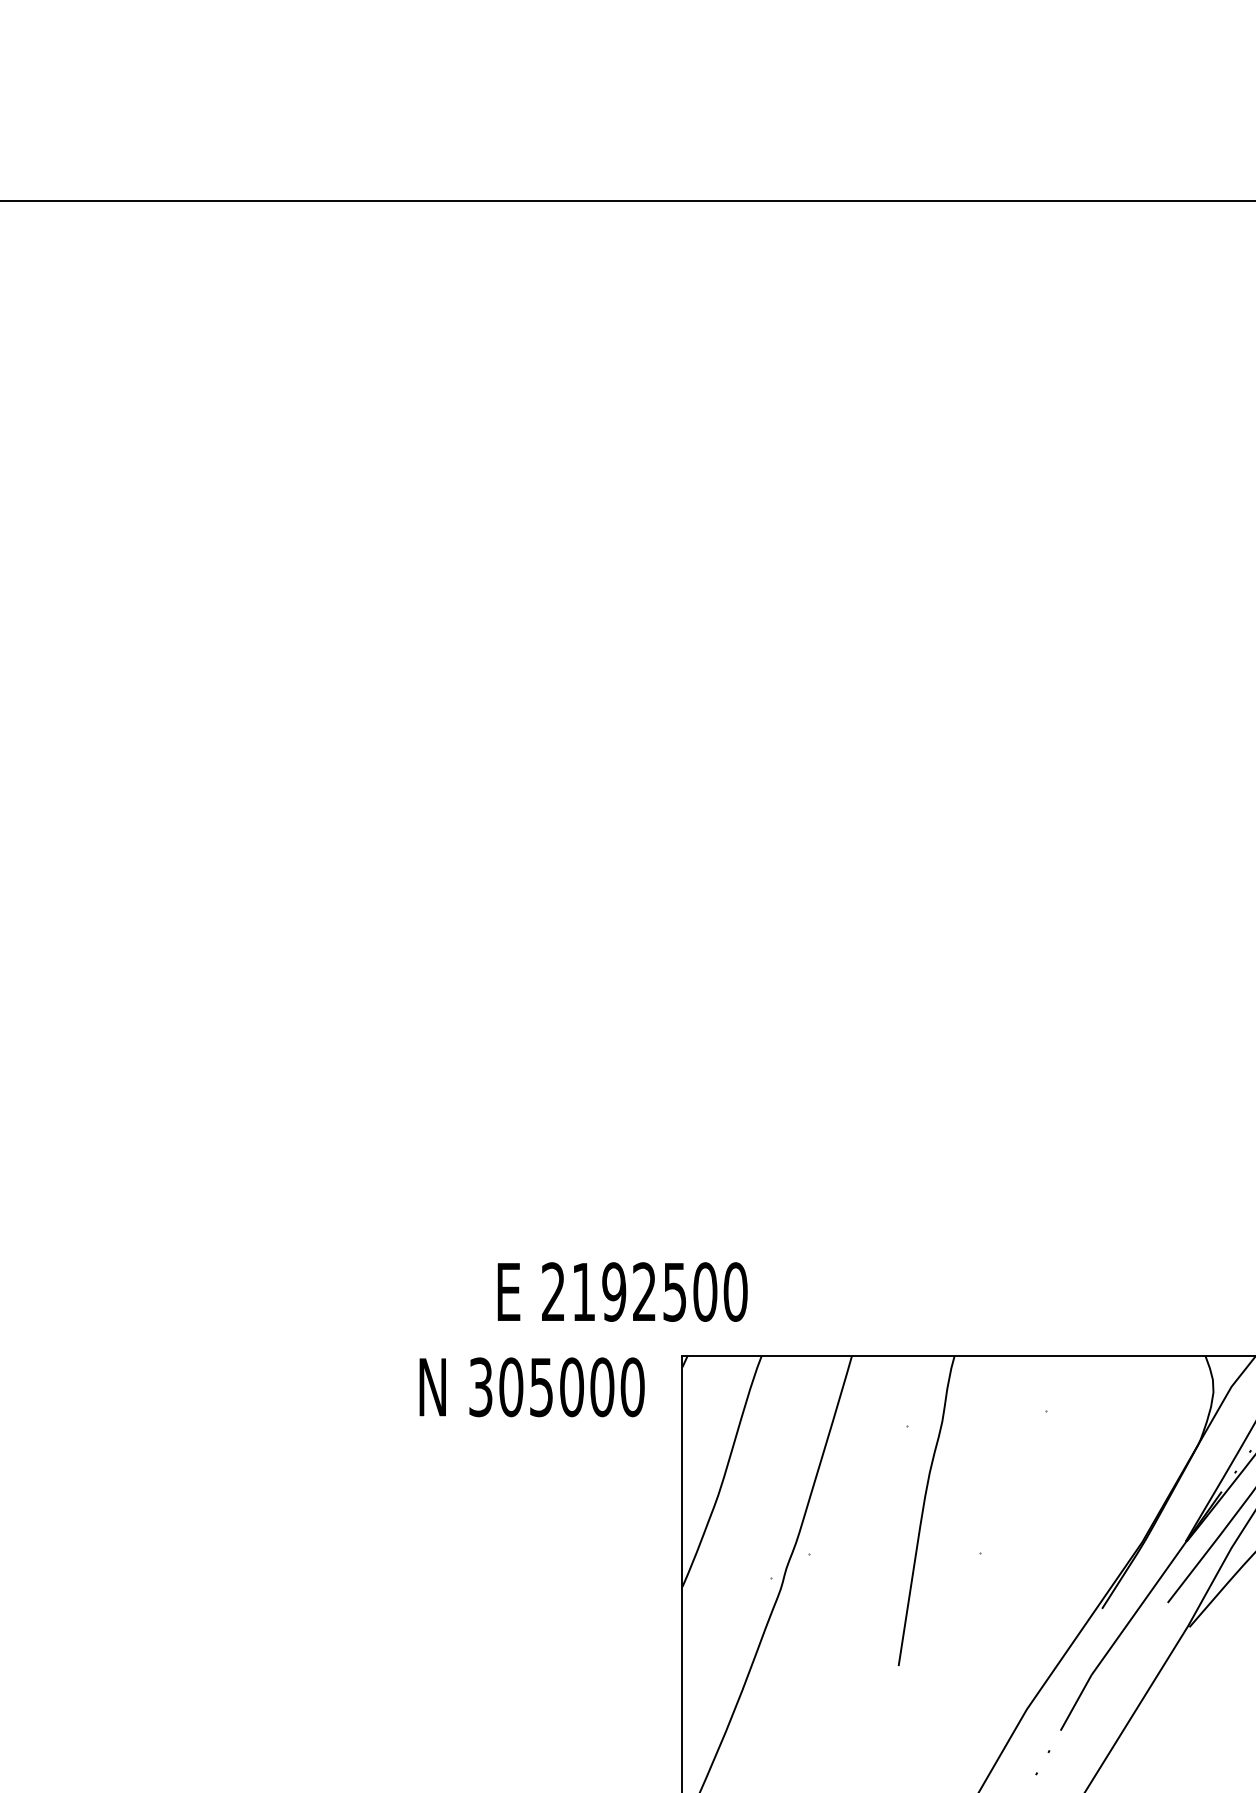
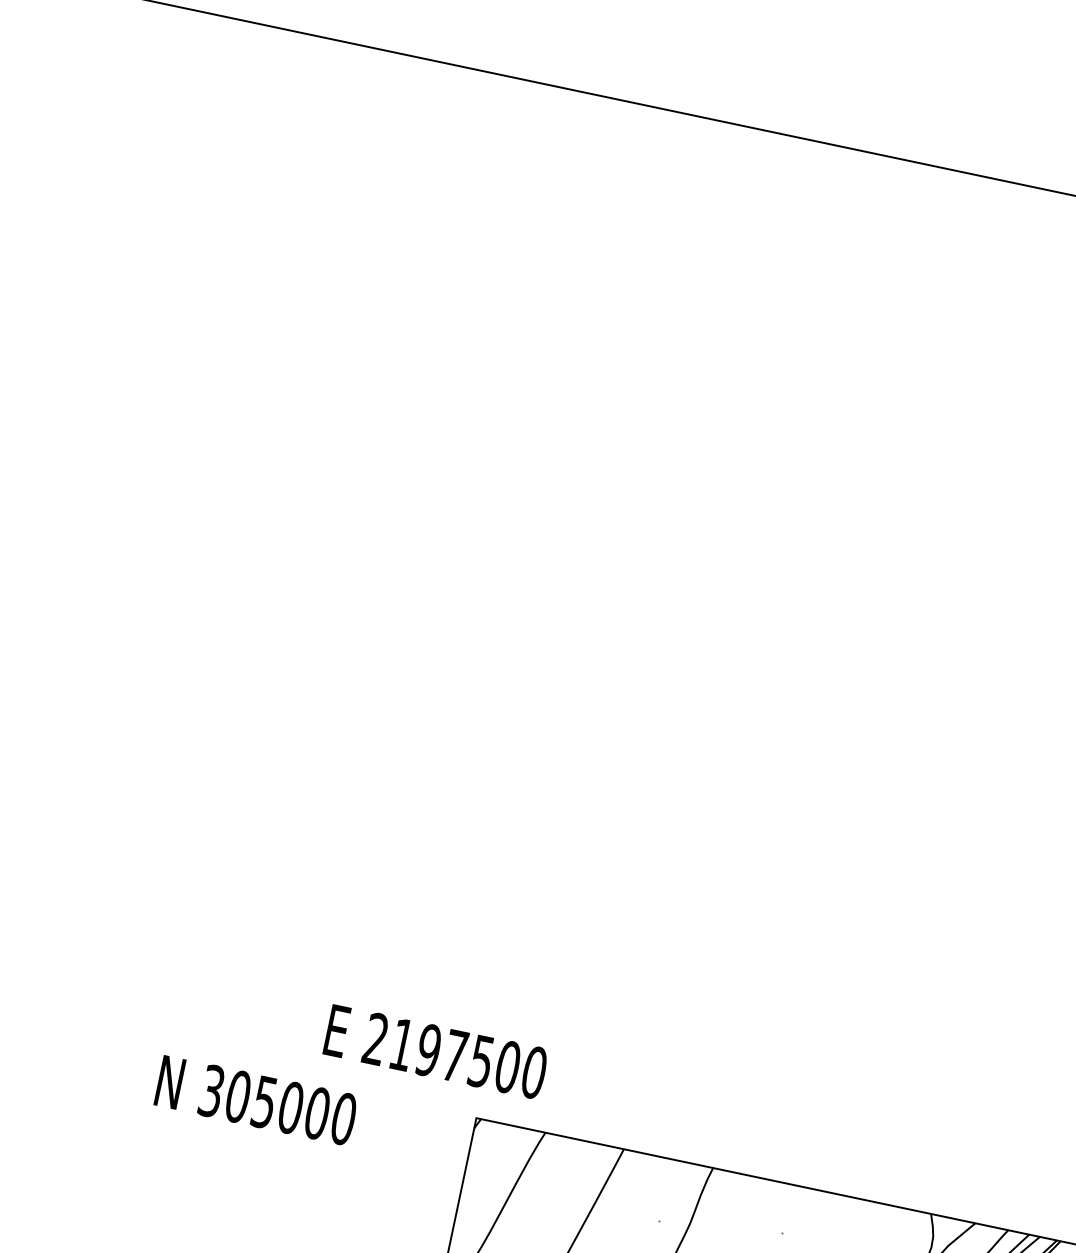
text: (644, 1291) -> (455, 1055), 2192500 -> 2197500
text: (531, 1387) -> (255, 1100), moved

